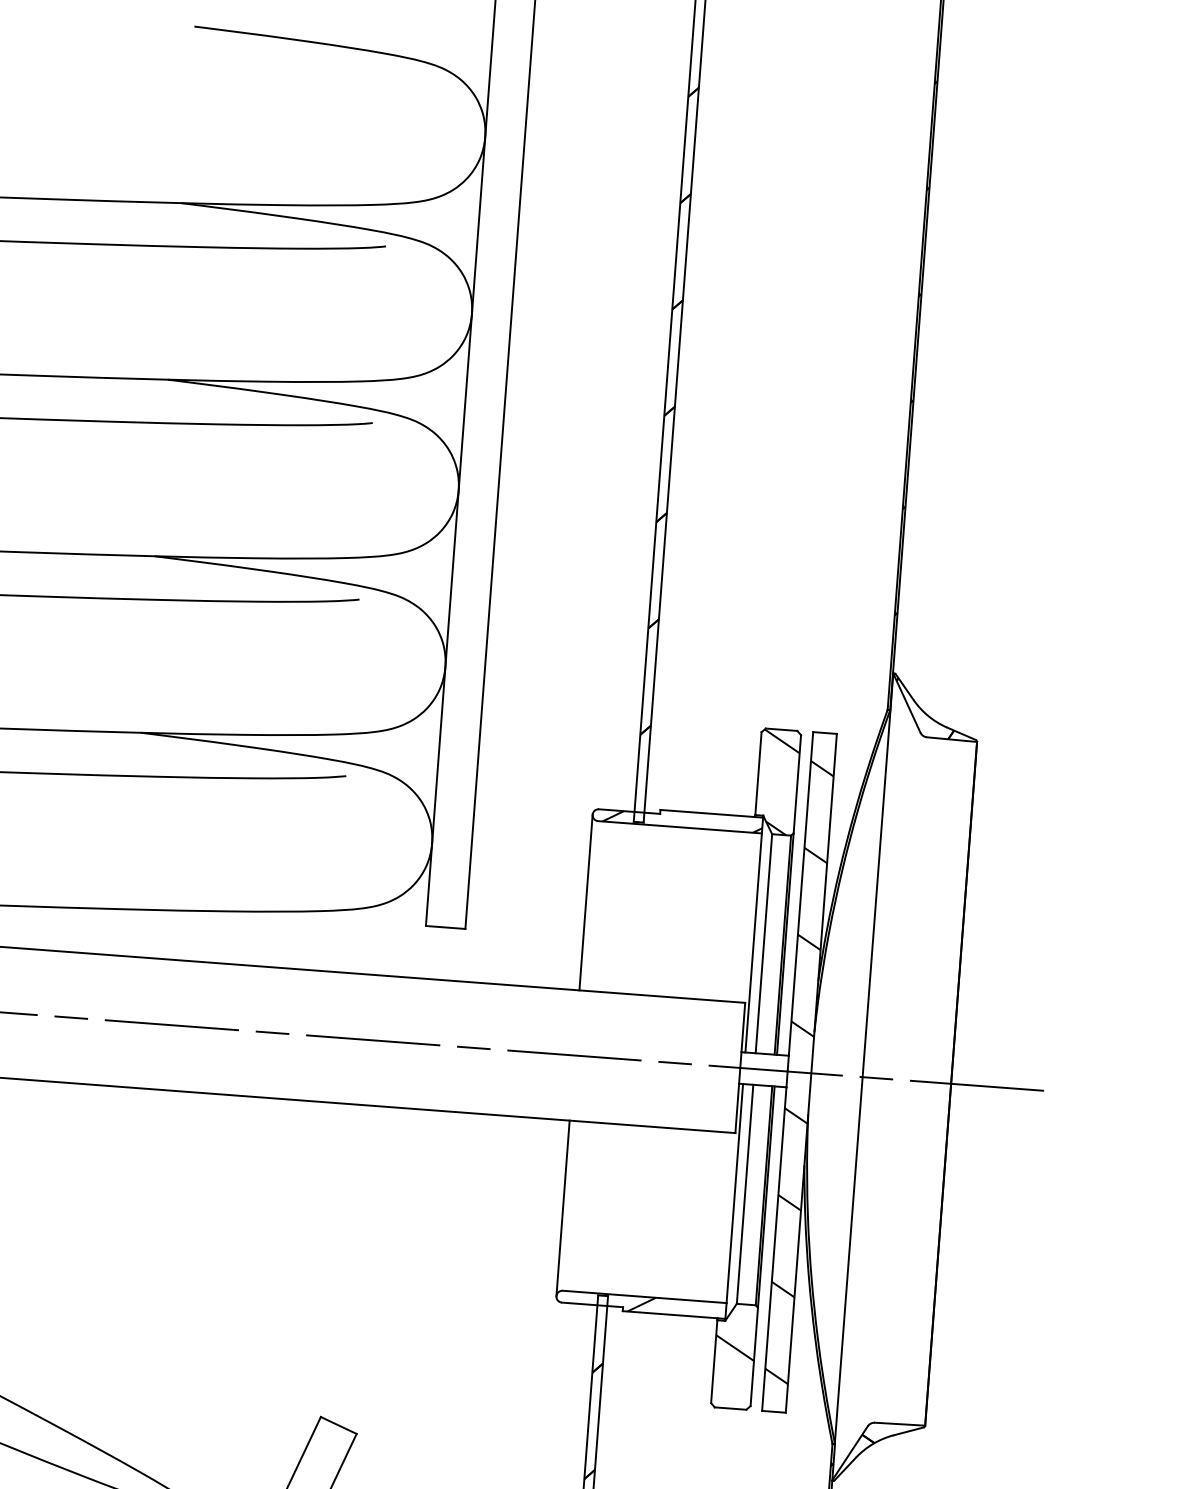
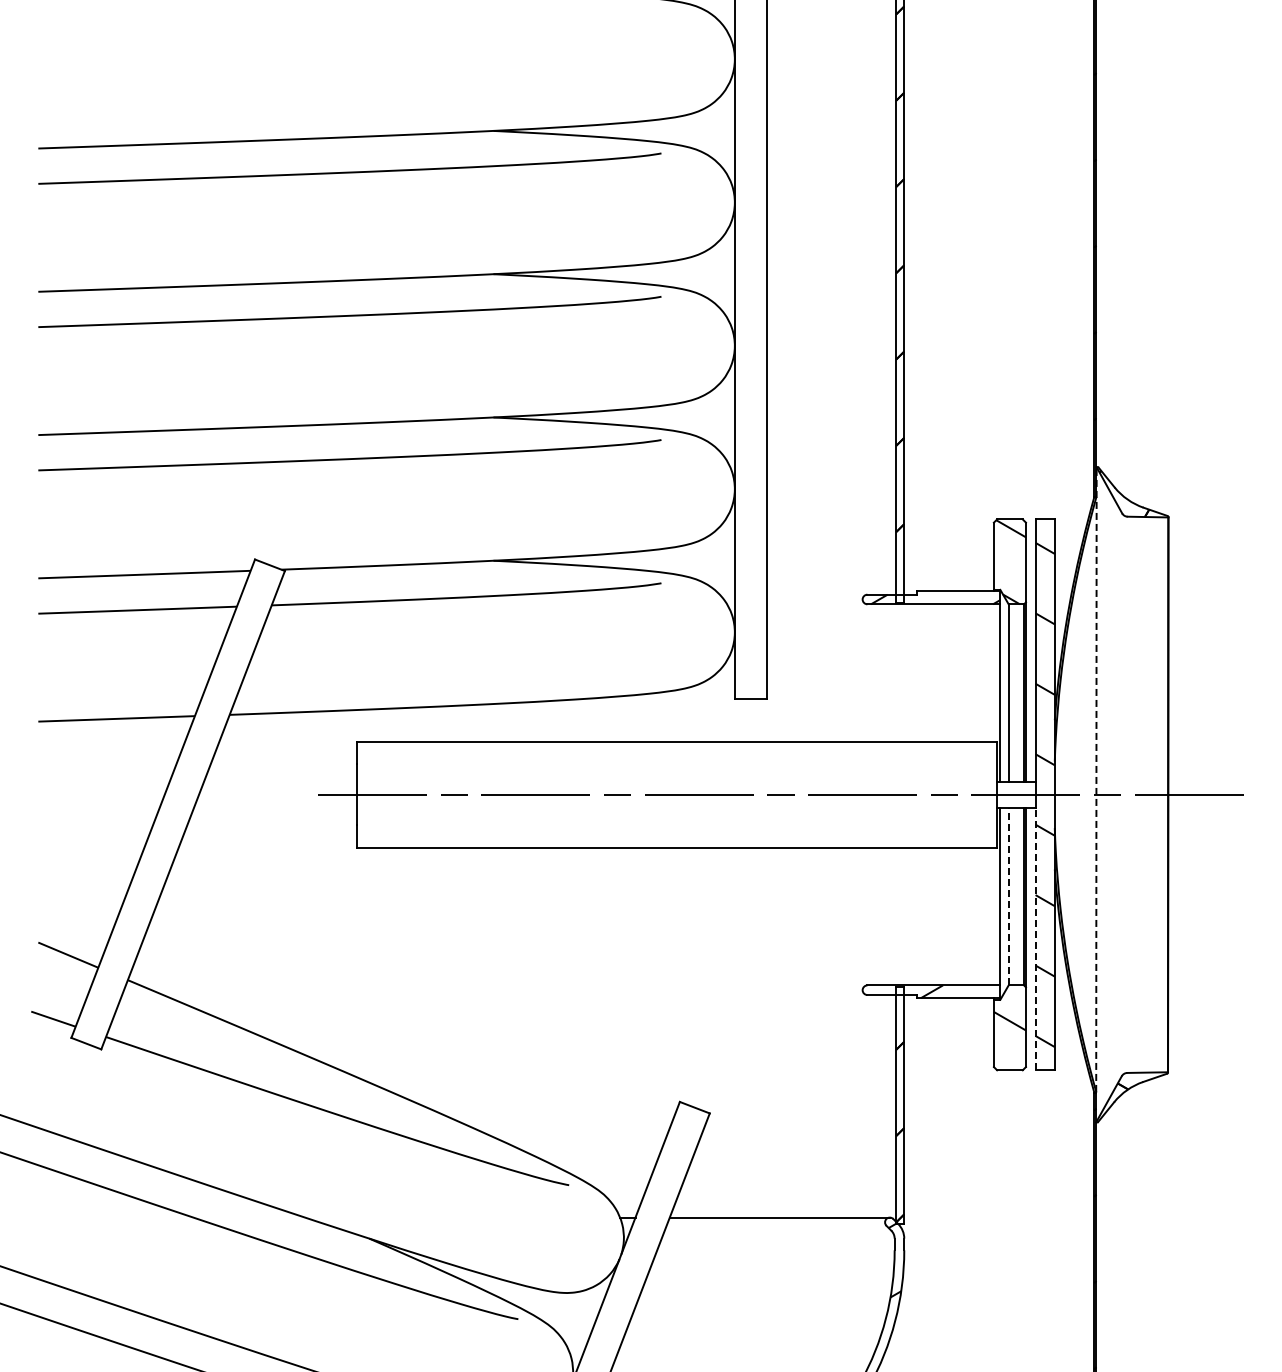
line: (585, 902) -> (862, 670), removed
line: (864, 1058) -> (1096, 779), solid -> dashed
line: (744, 1194) -> (1008, 896), solid -> dashed
line: (562, 1207) -> (862, 918), removed
line: (774, 1248) -> (1035, 938), solid -> dashed

